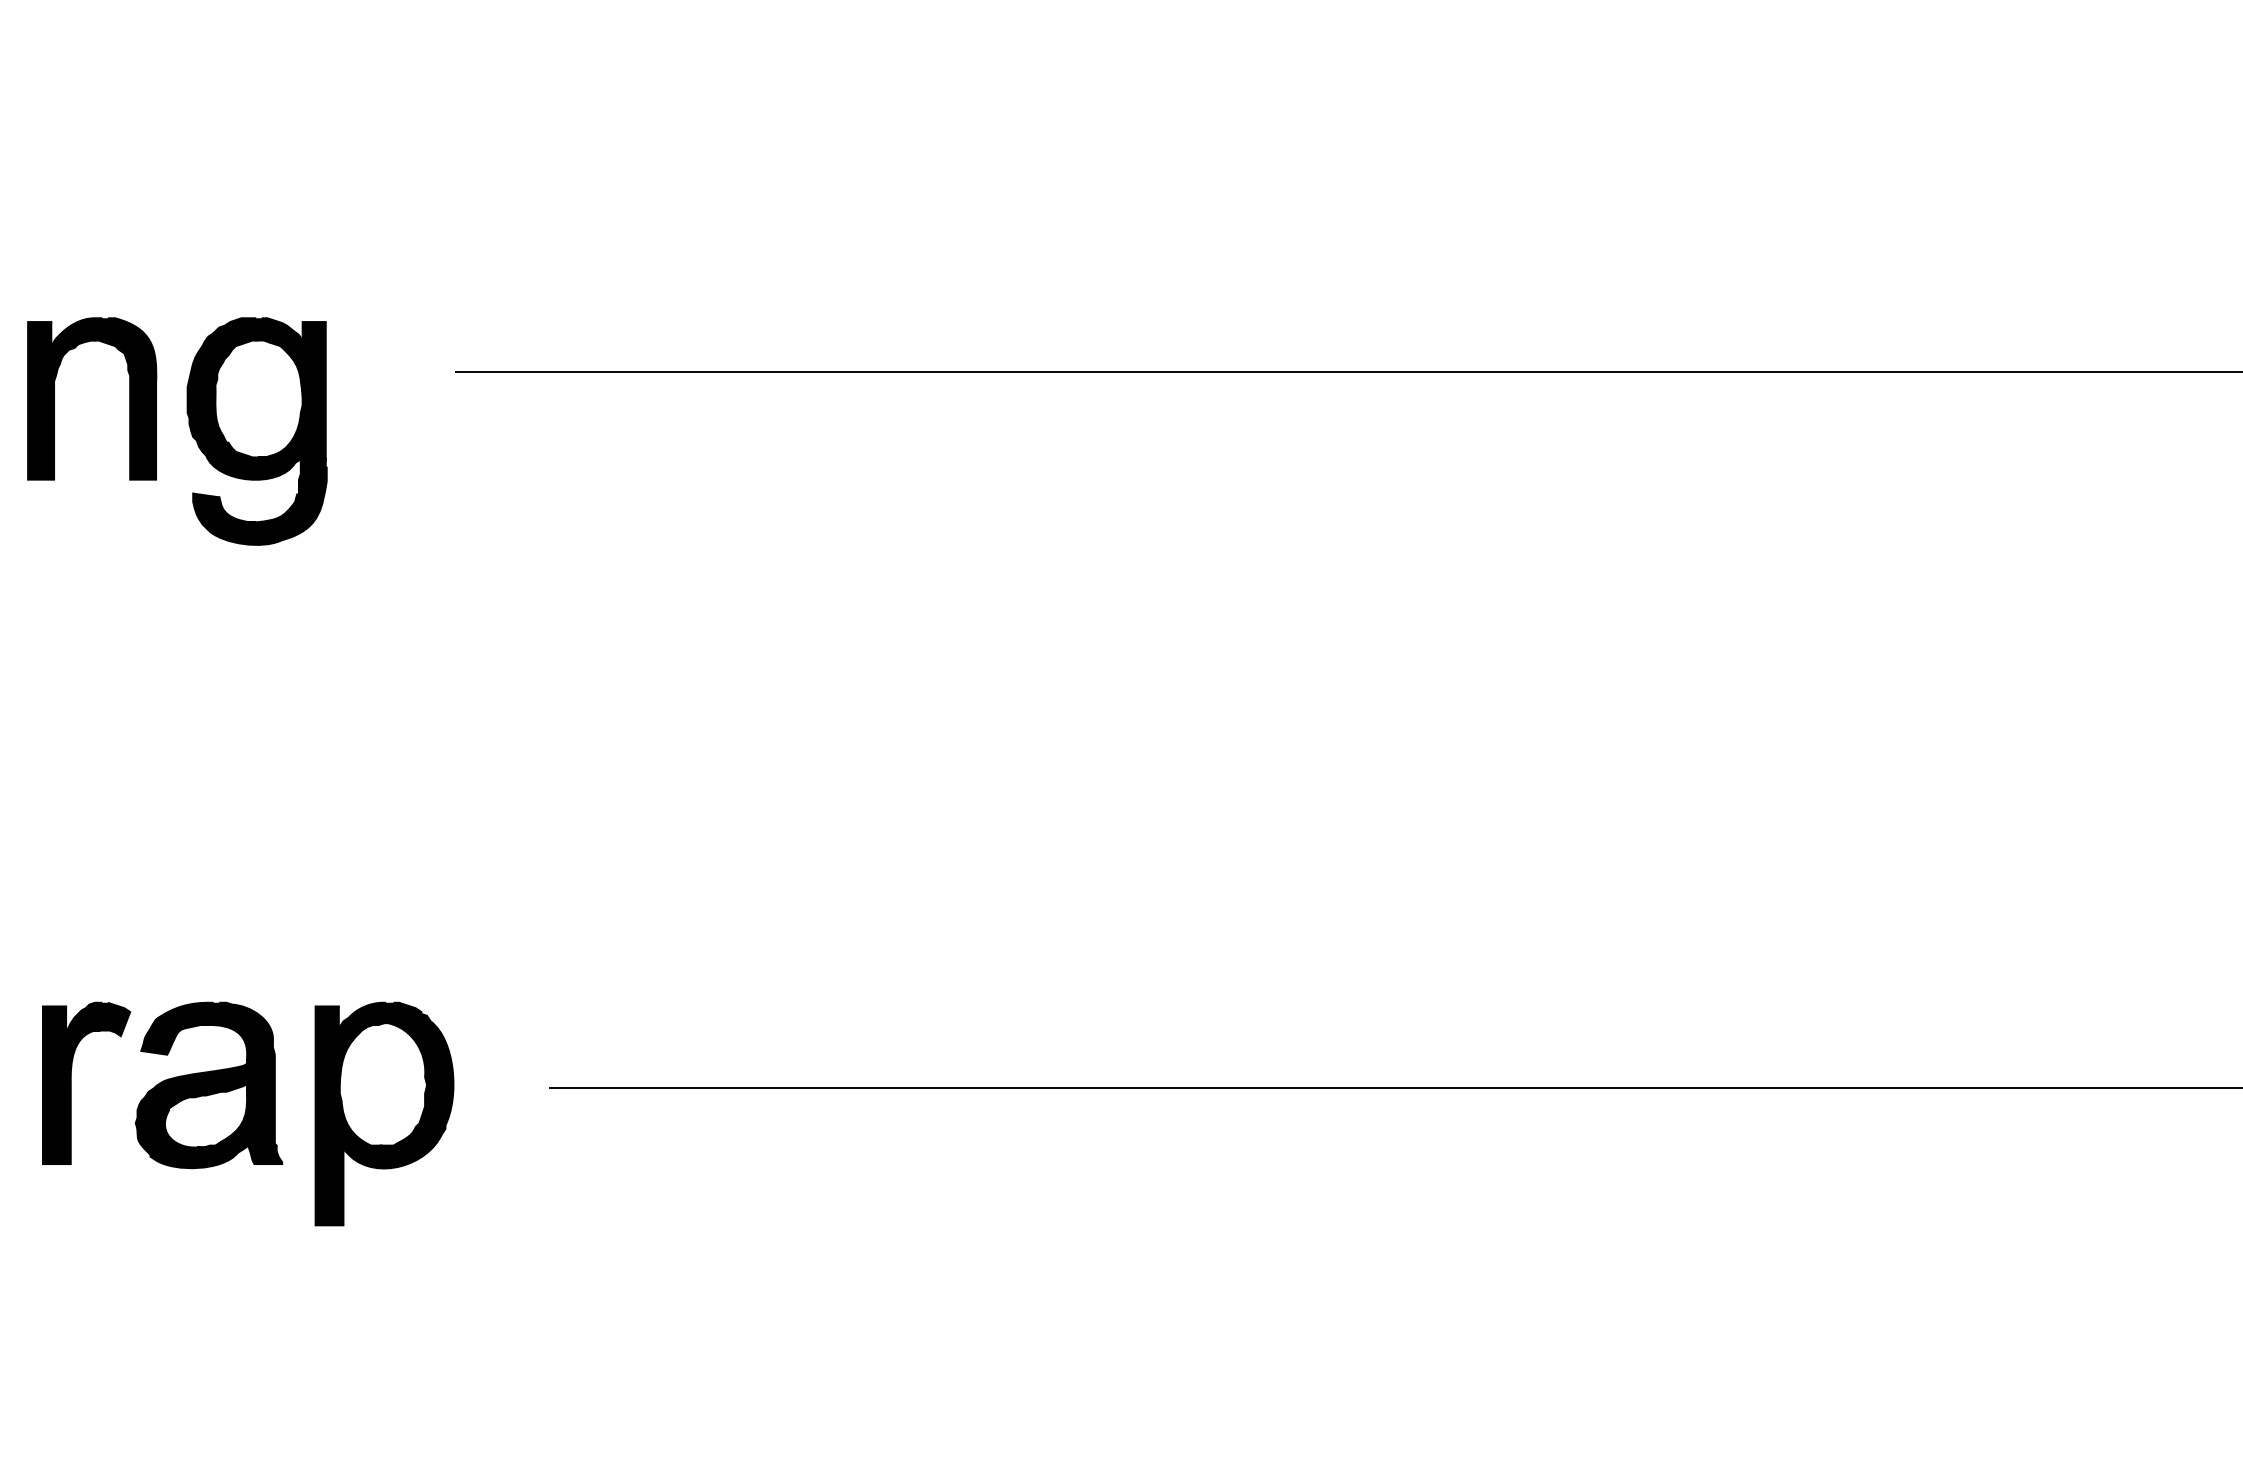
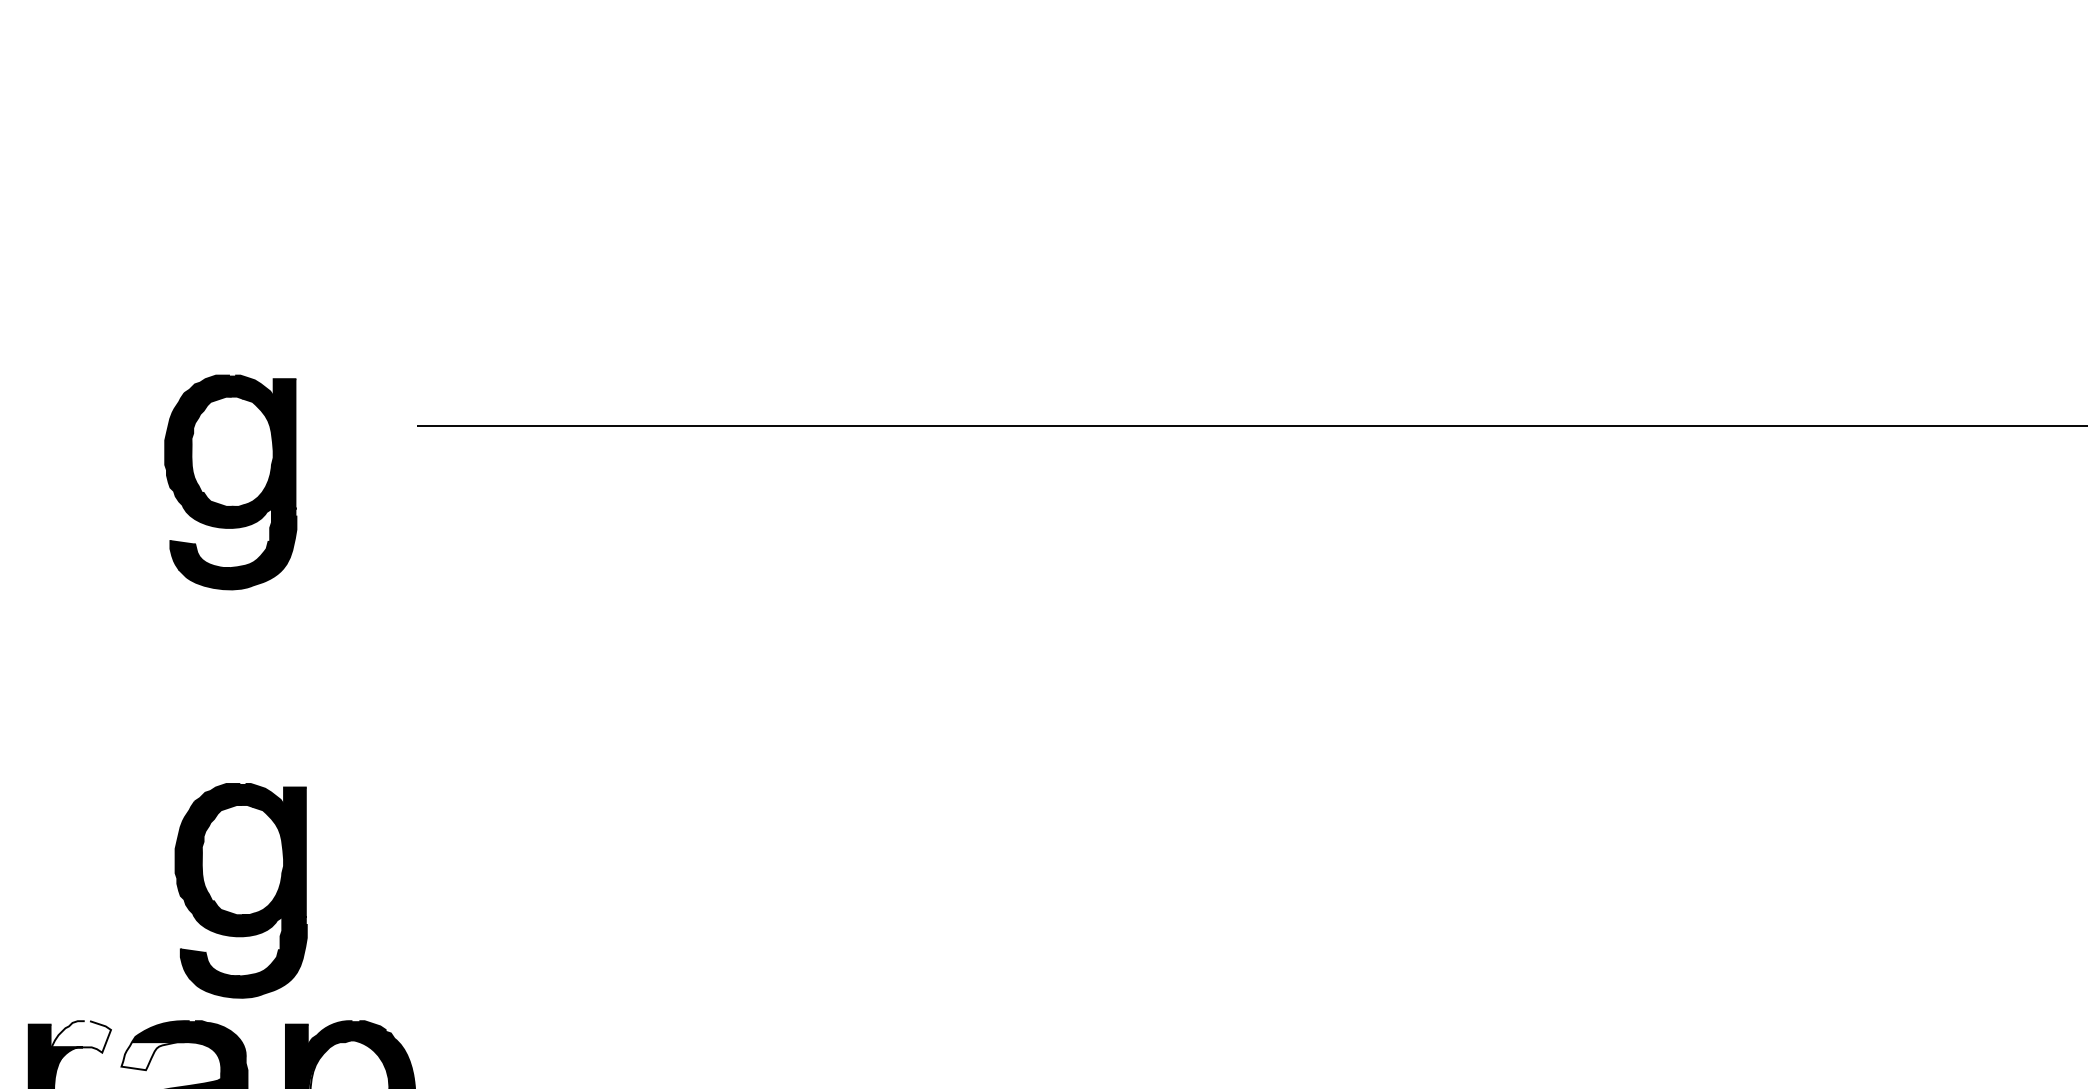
part: (129, 398) -> (110, 451), removed
part: (267, 864) -> (240, 890), added
fill: (98, 1019) -> (81, 1036), removed
fill: (174, 1039) -> (152, 1055), removed

